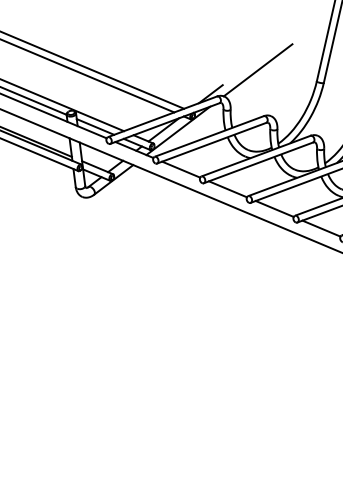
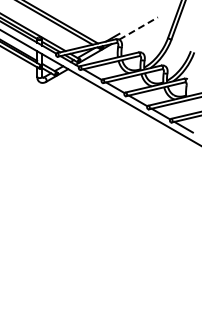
line: (259, 70) -> (139, 28), solid -> dashed

